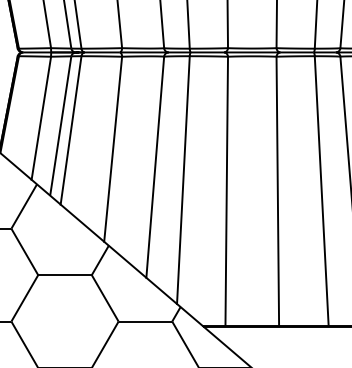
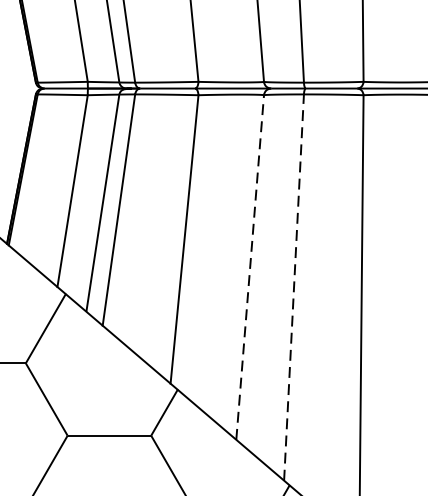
line: (155, 167) -> (250, 267), solid -> dashed
line: (183, 179) -> (294, 286), solid -> dashed

